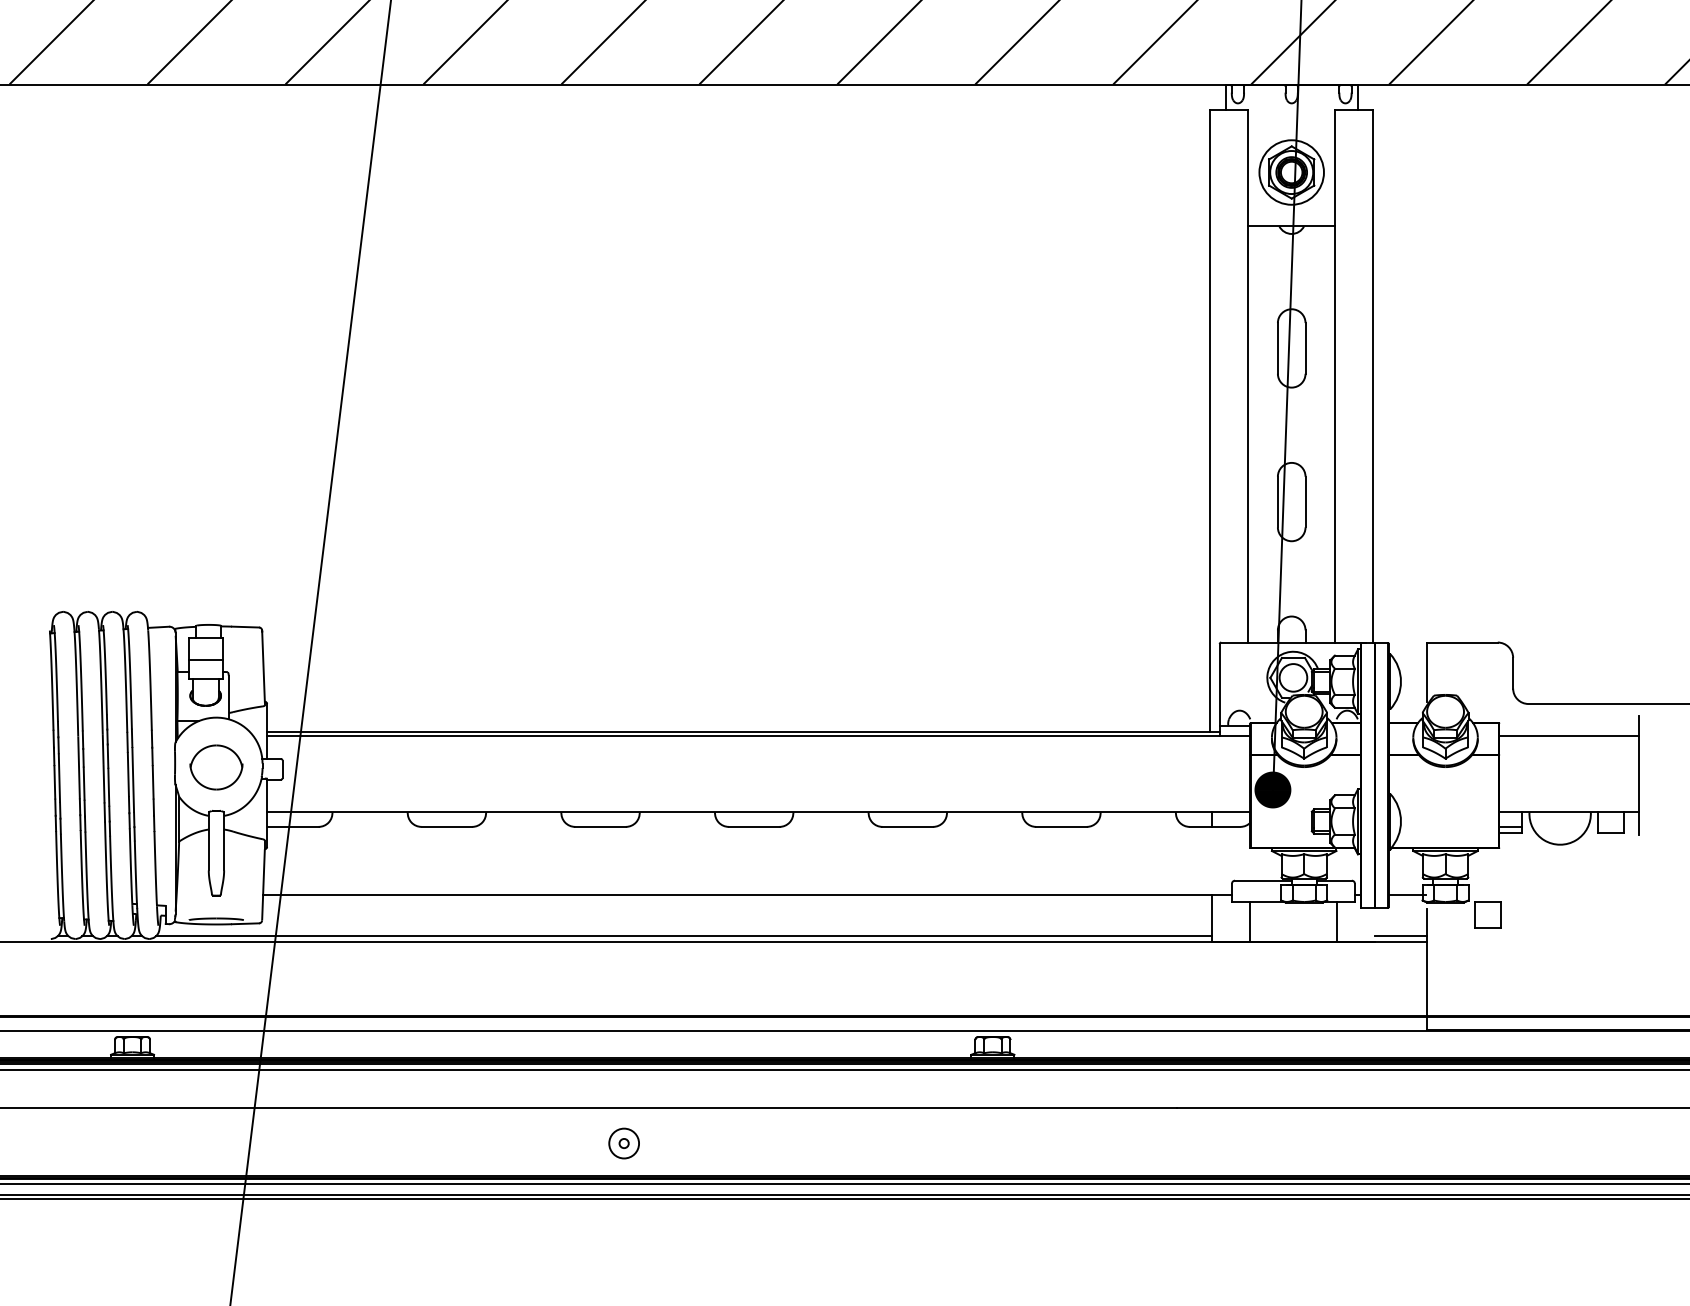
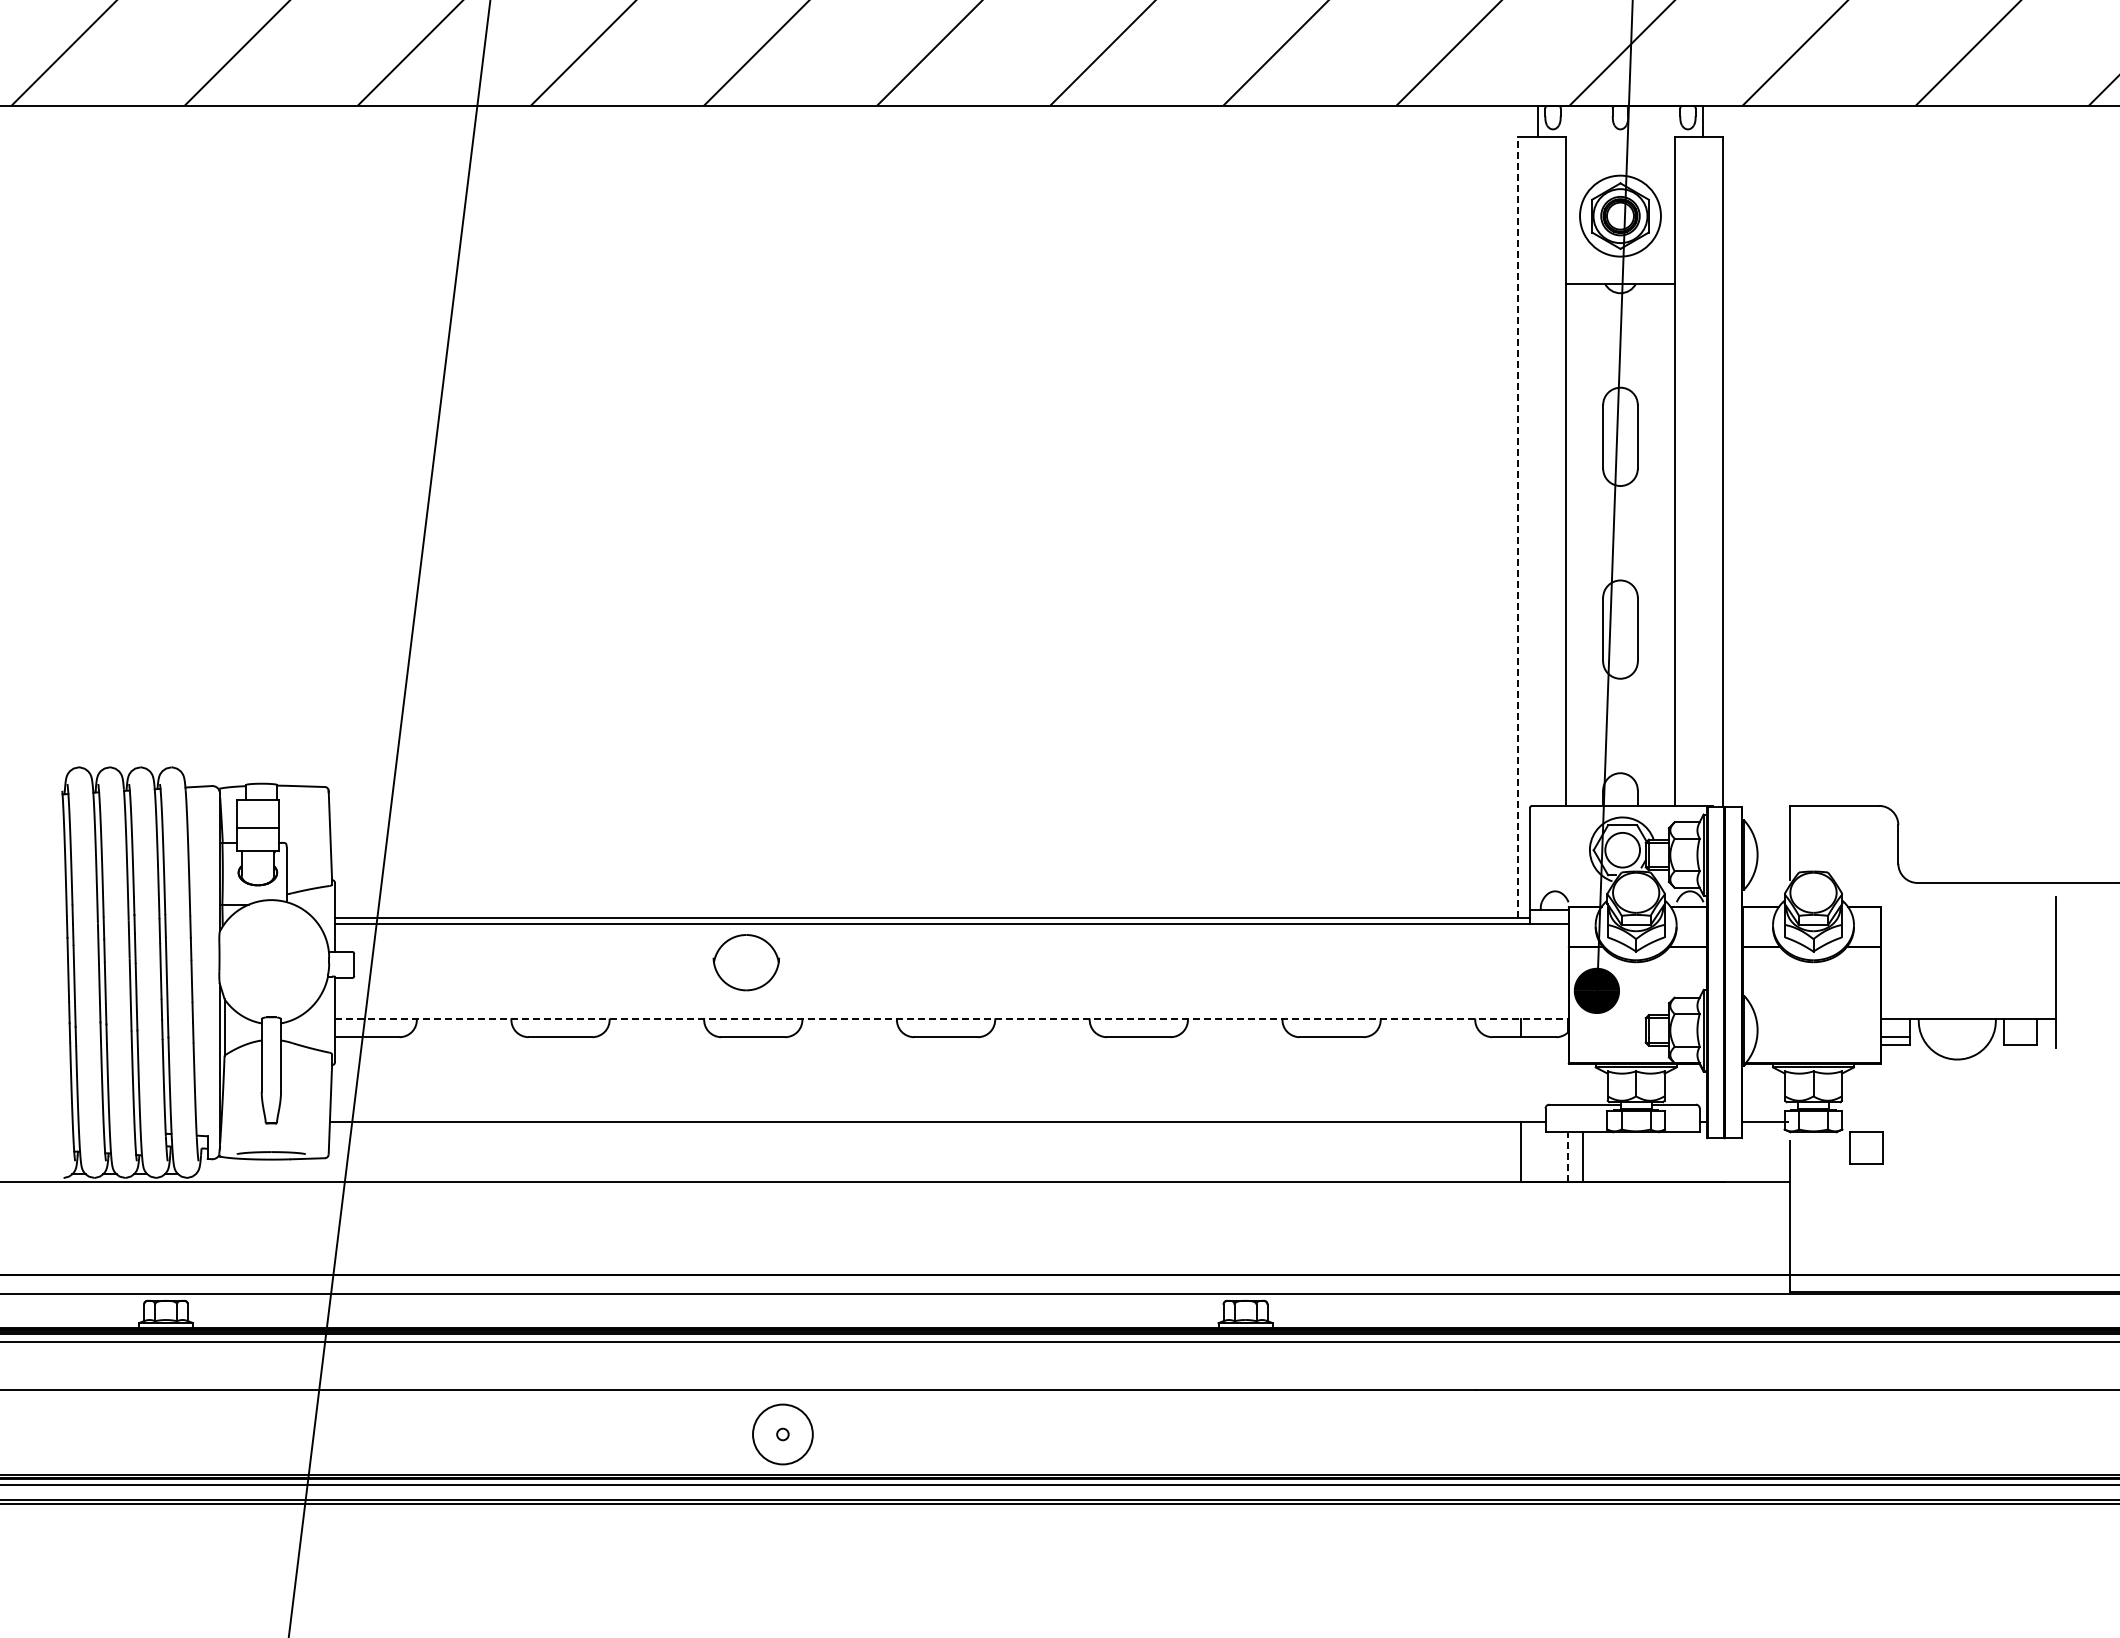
line: (1210, 419) -> (1518, 526), solid -> dashed
line: (1569, 736) -> (1968, 923), removed
part: (215, 767) -> (745, 962), moved
line: (758, 812) -> (951, 1018), solid -> dashed
line: (1249, 921) -> (1567, 1156), solid -> dashed
line: (1337, 921) -> (1583, 1156), moved
line: (683, 936) -> (857, 1174), removed
line: (1400, 936) -> (1757, 1174), removed
circle: (623, 1143) -> (782, 1434), size x1.6

